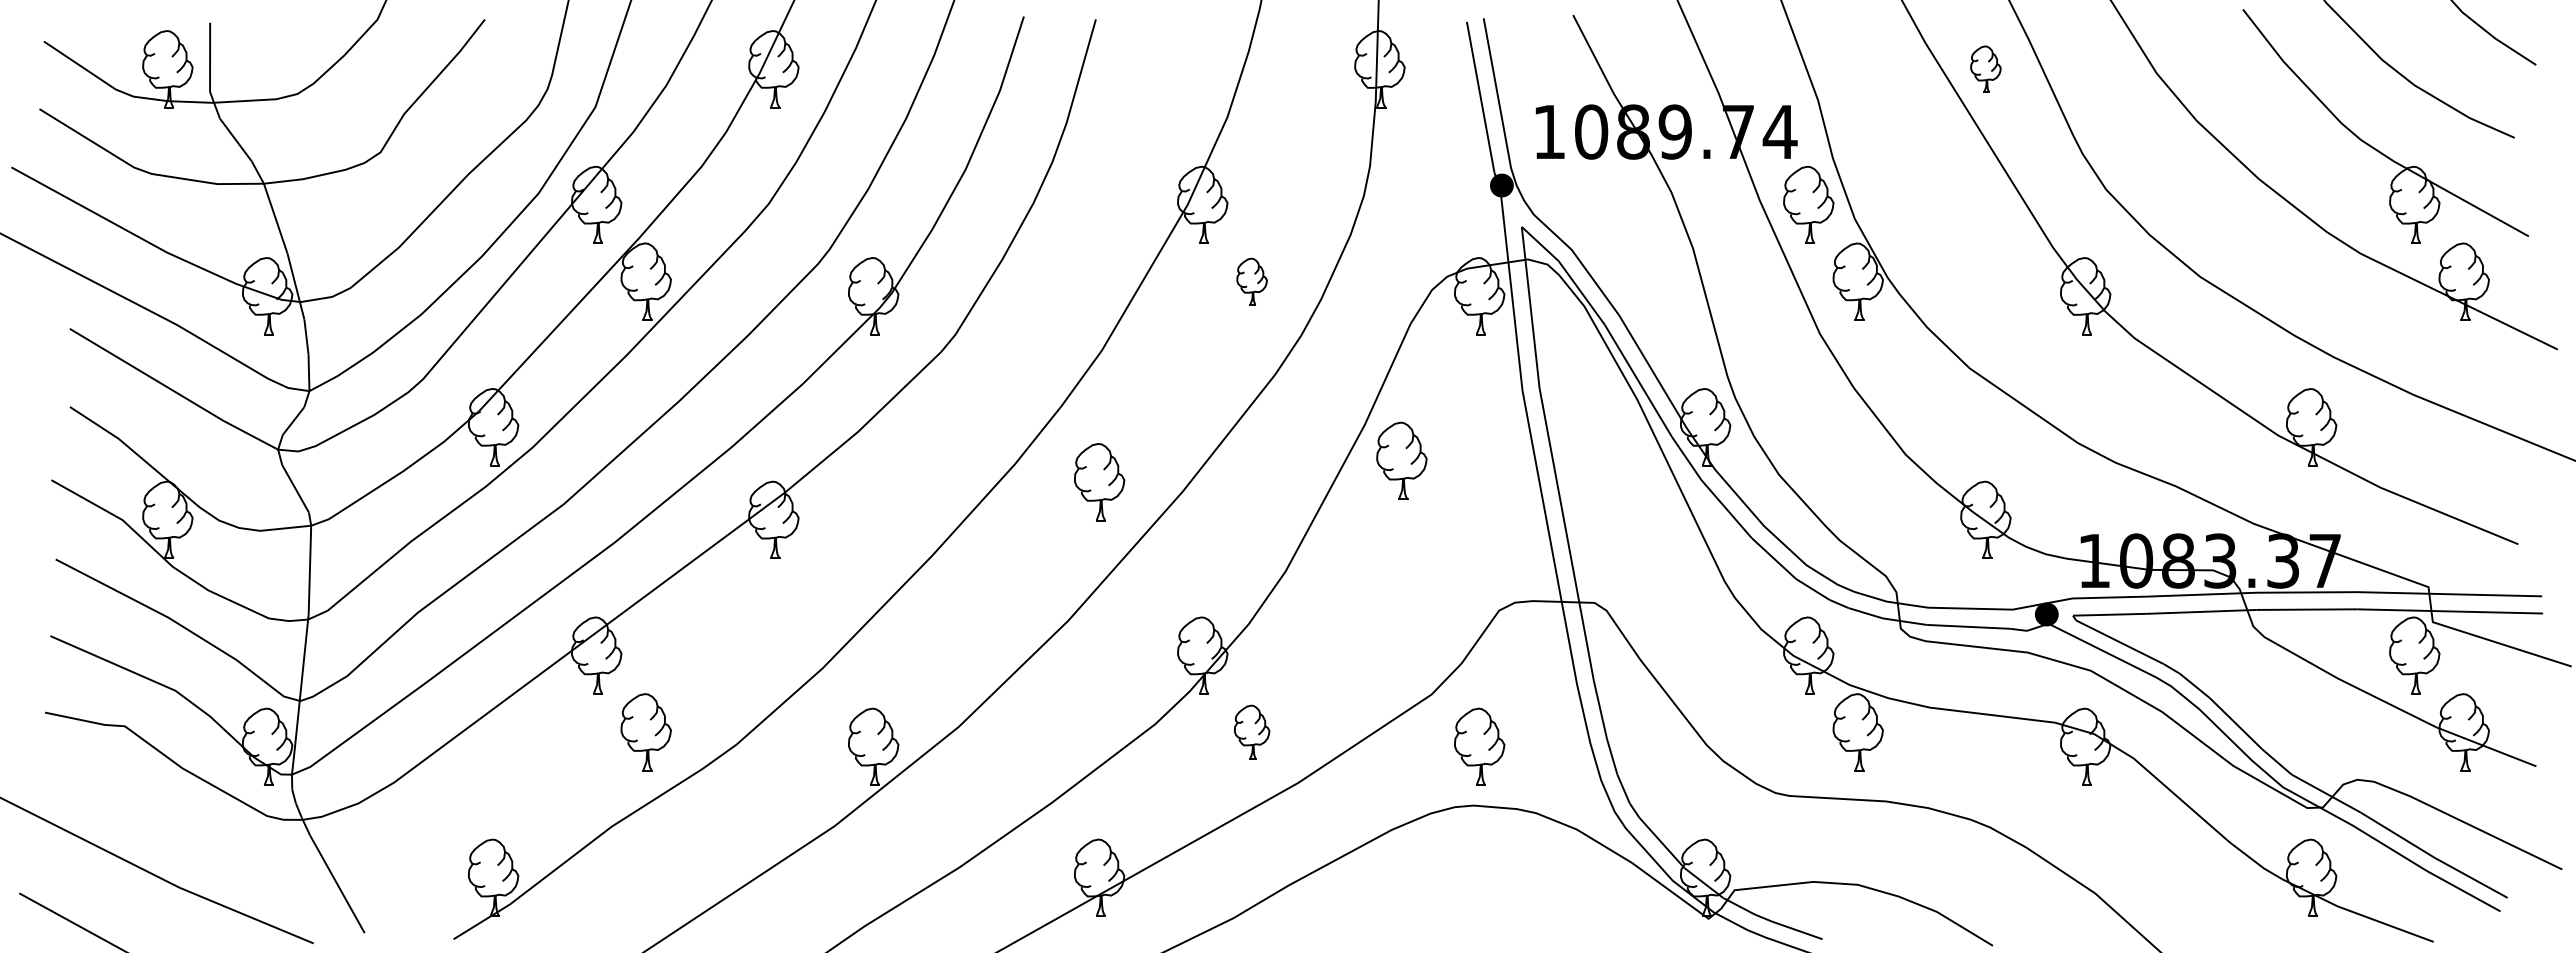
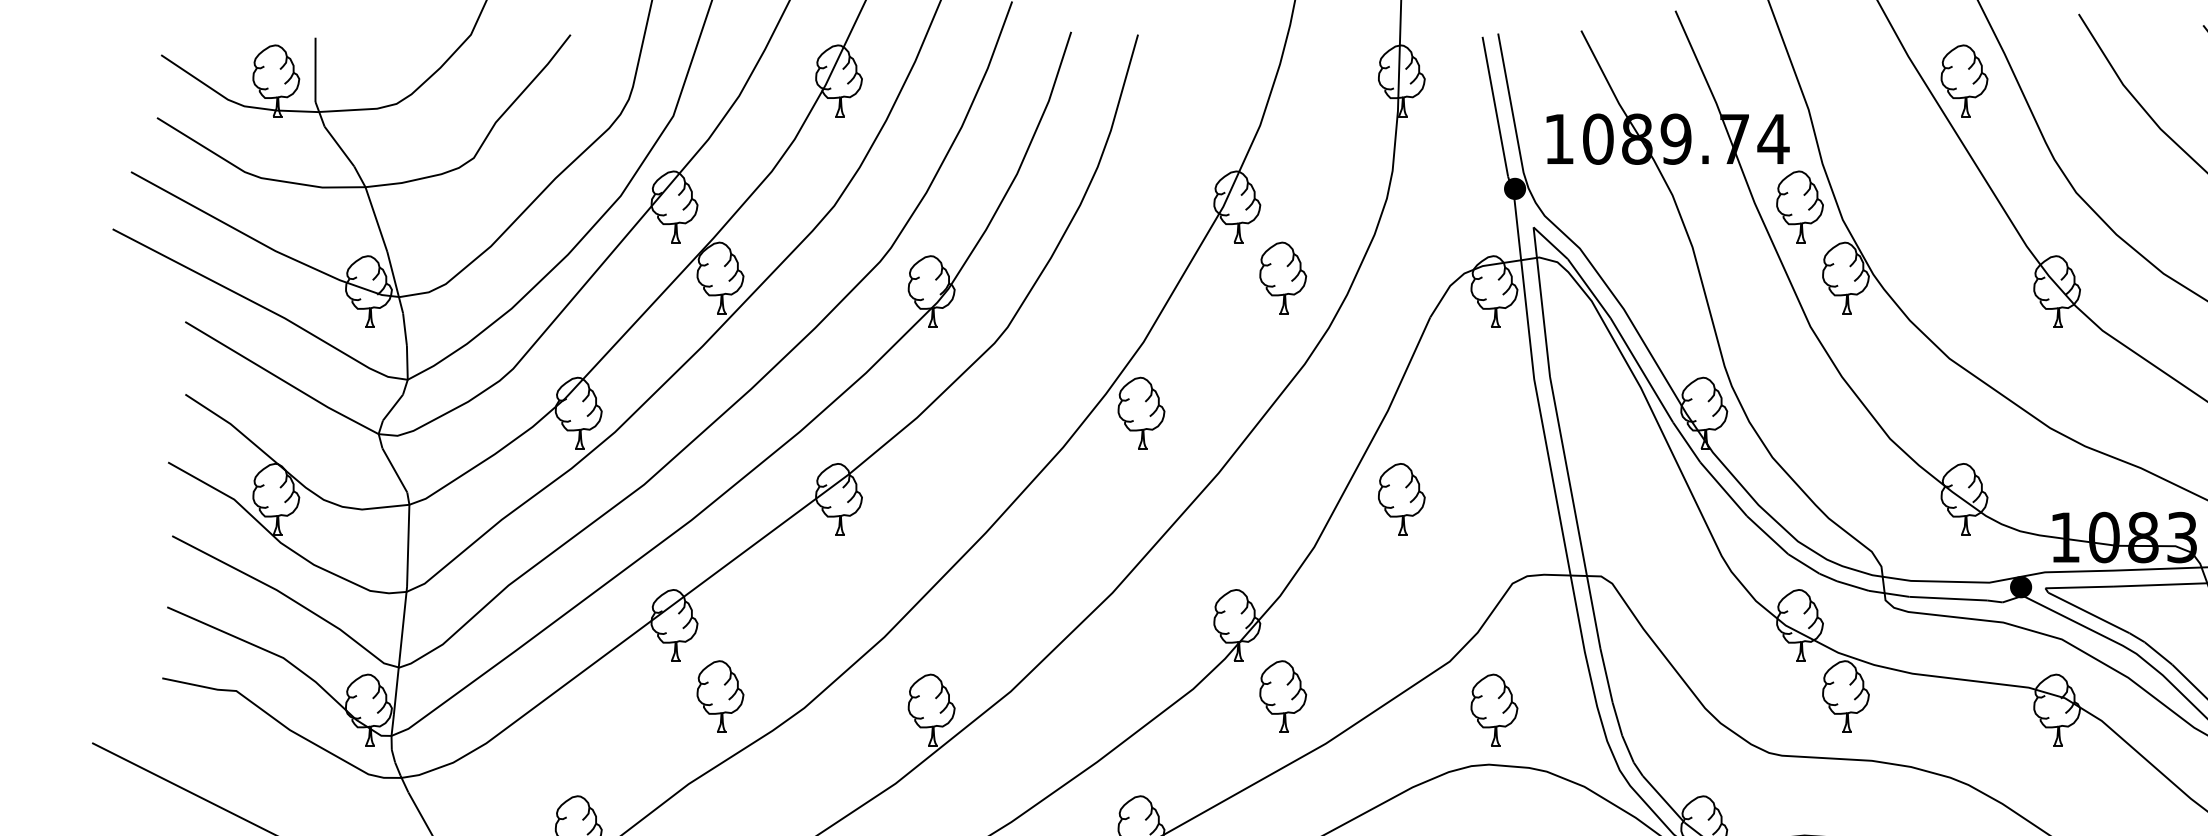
part: (1985, 69) -> (1964, 81), size x1.67
part: (1251, 281) -> (1282, 277), size x1.67
part: (1401, 460) -> (1401, 498), moved
part: (1099, 482) -> (1141, 413), moved
part: (1251, 732) -> (1282, 696), size x1.43

